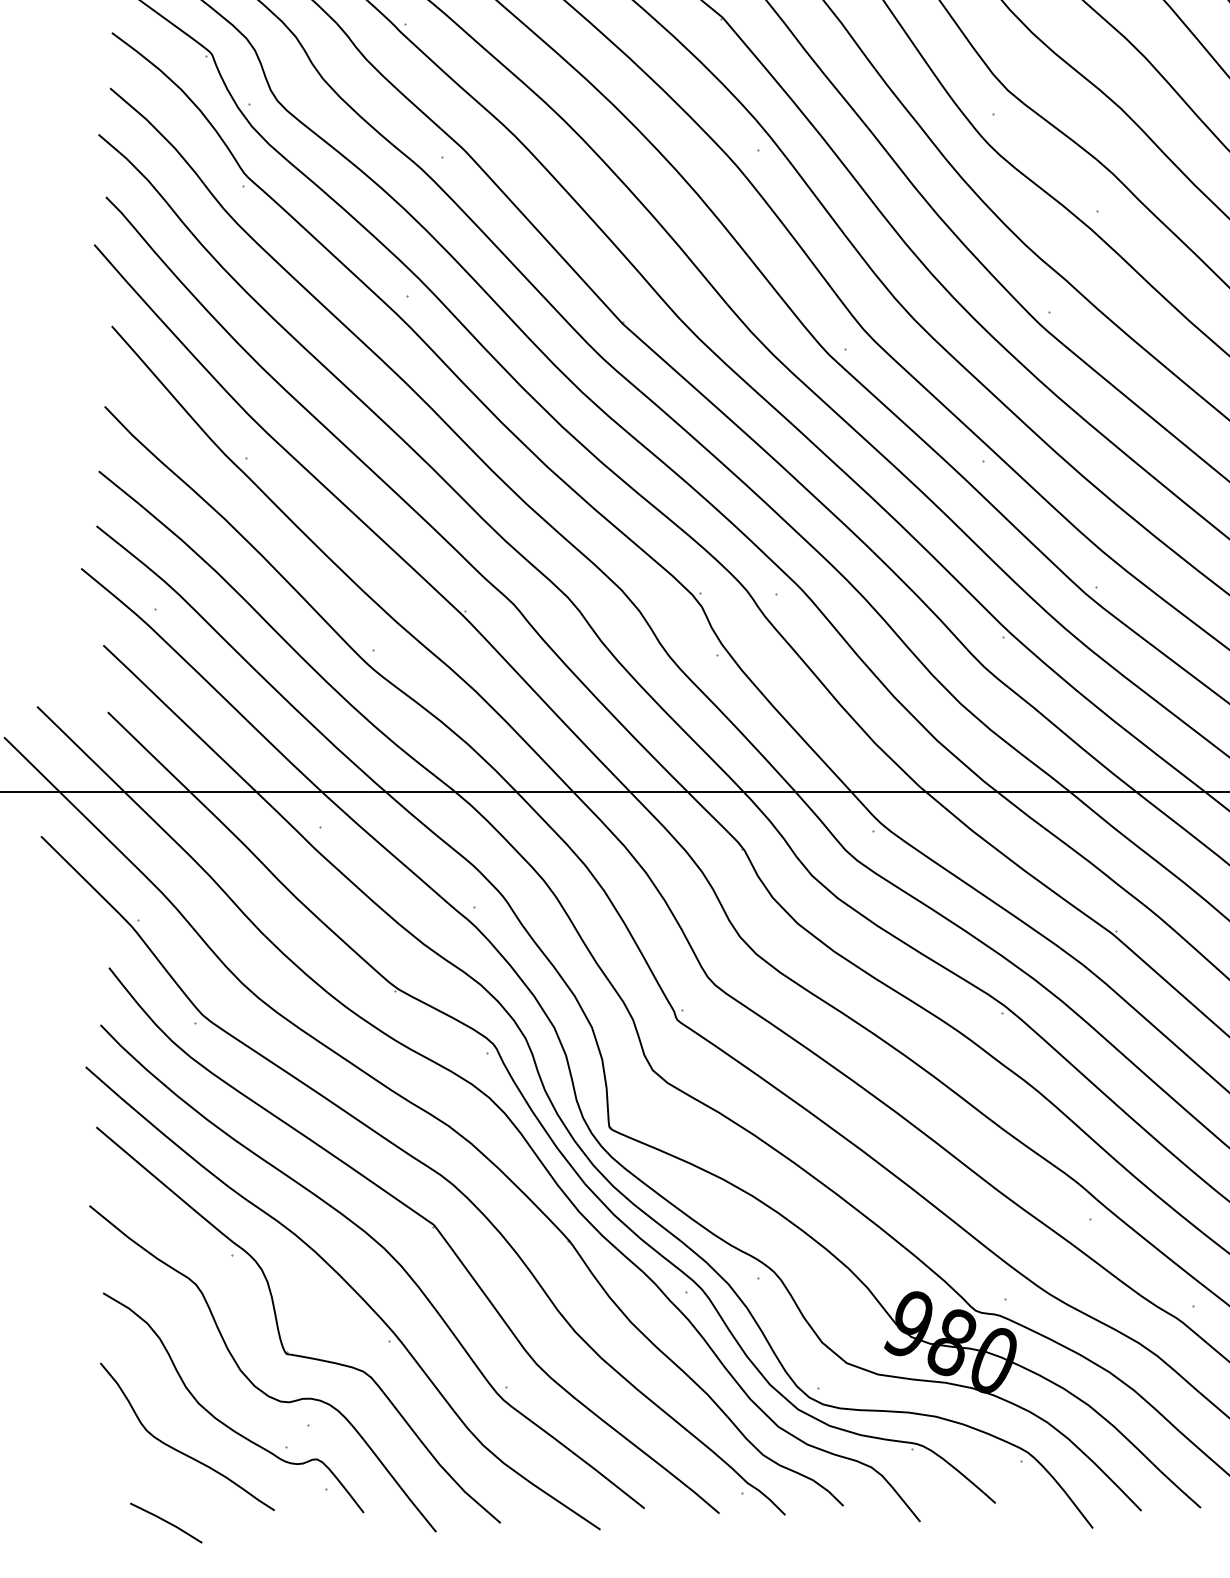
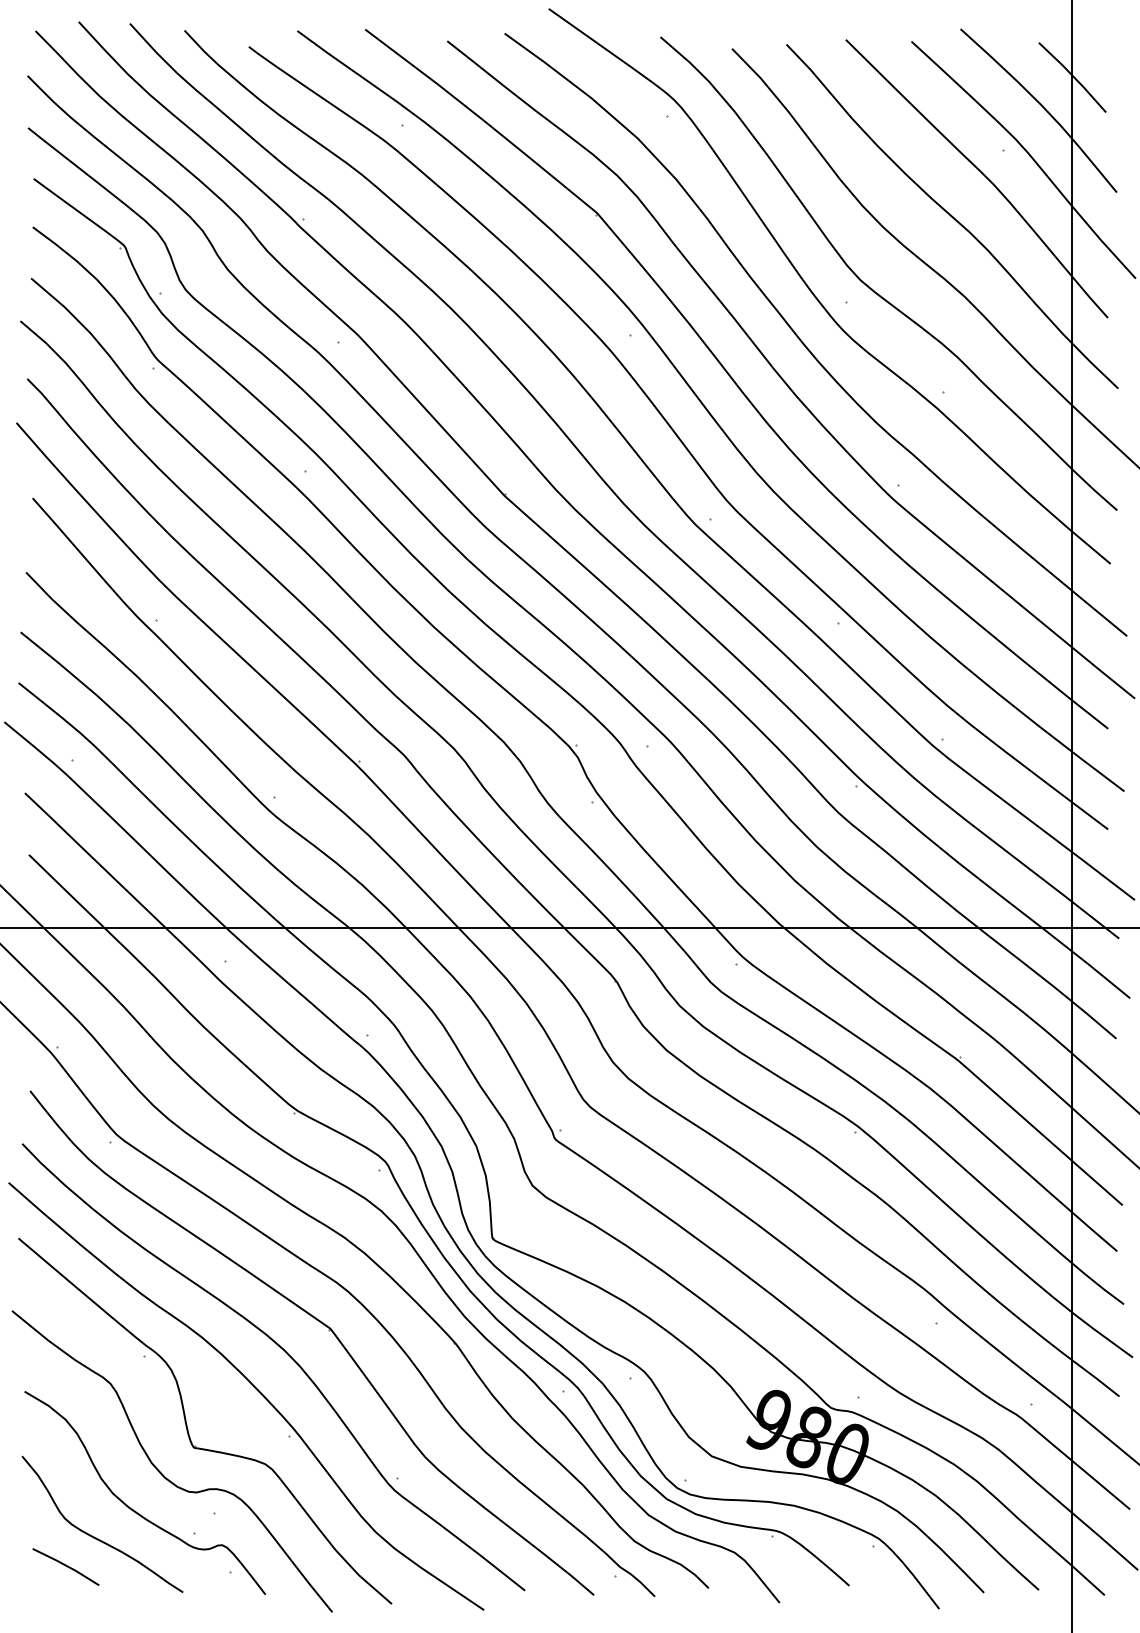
line: (165, 1522) -> (65, 1566), moved

